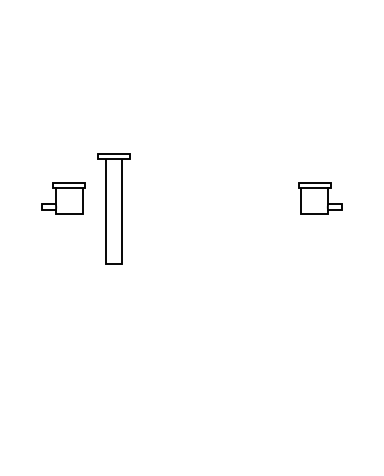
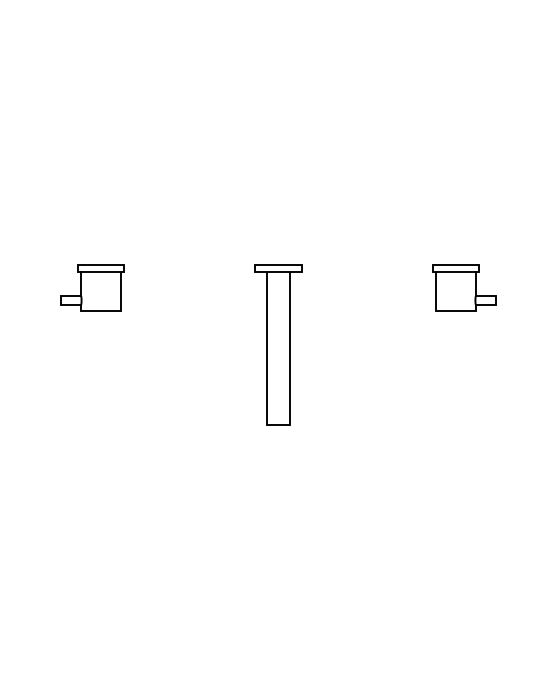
part: (113, 208) -> (277, 344), moved

